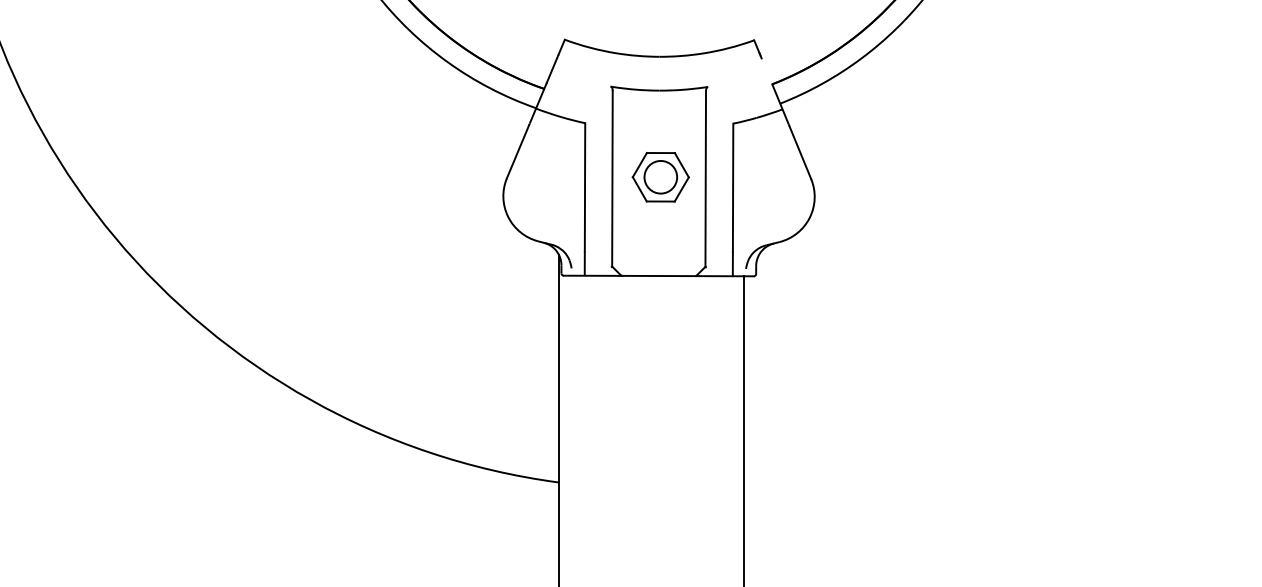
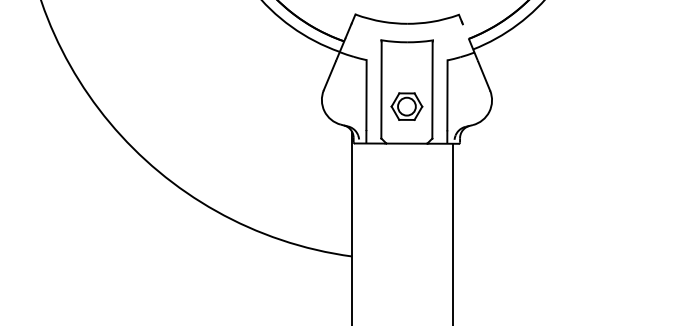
part: (659, 176) -> (406, 106), moved

